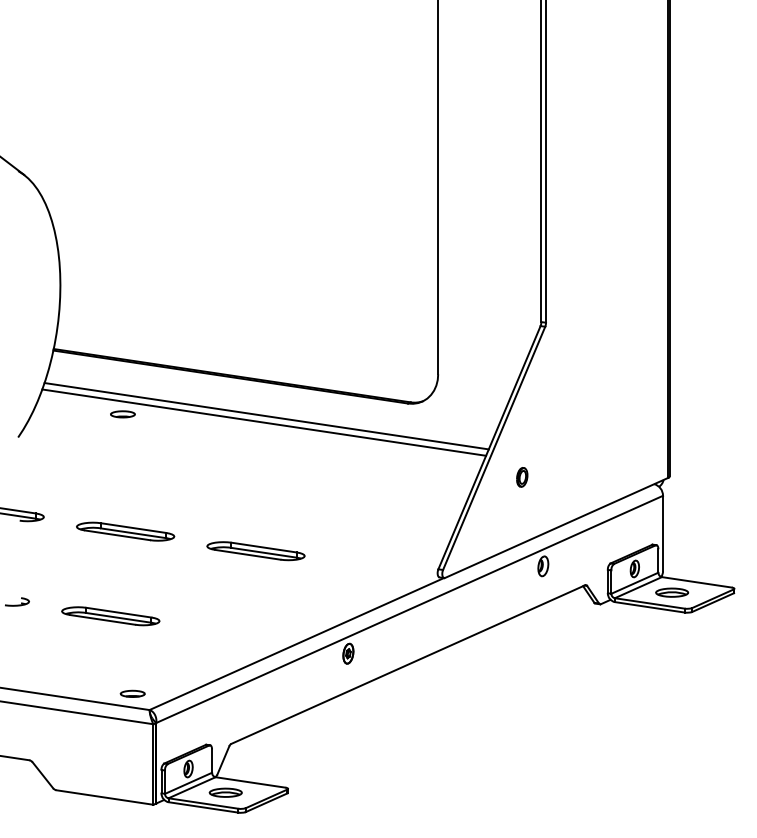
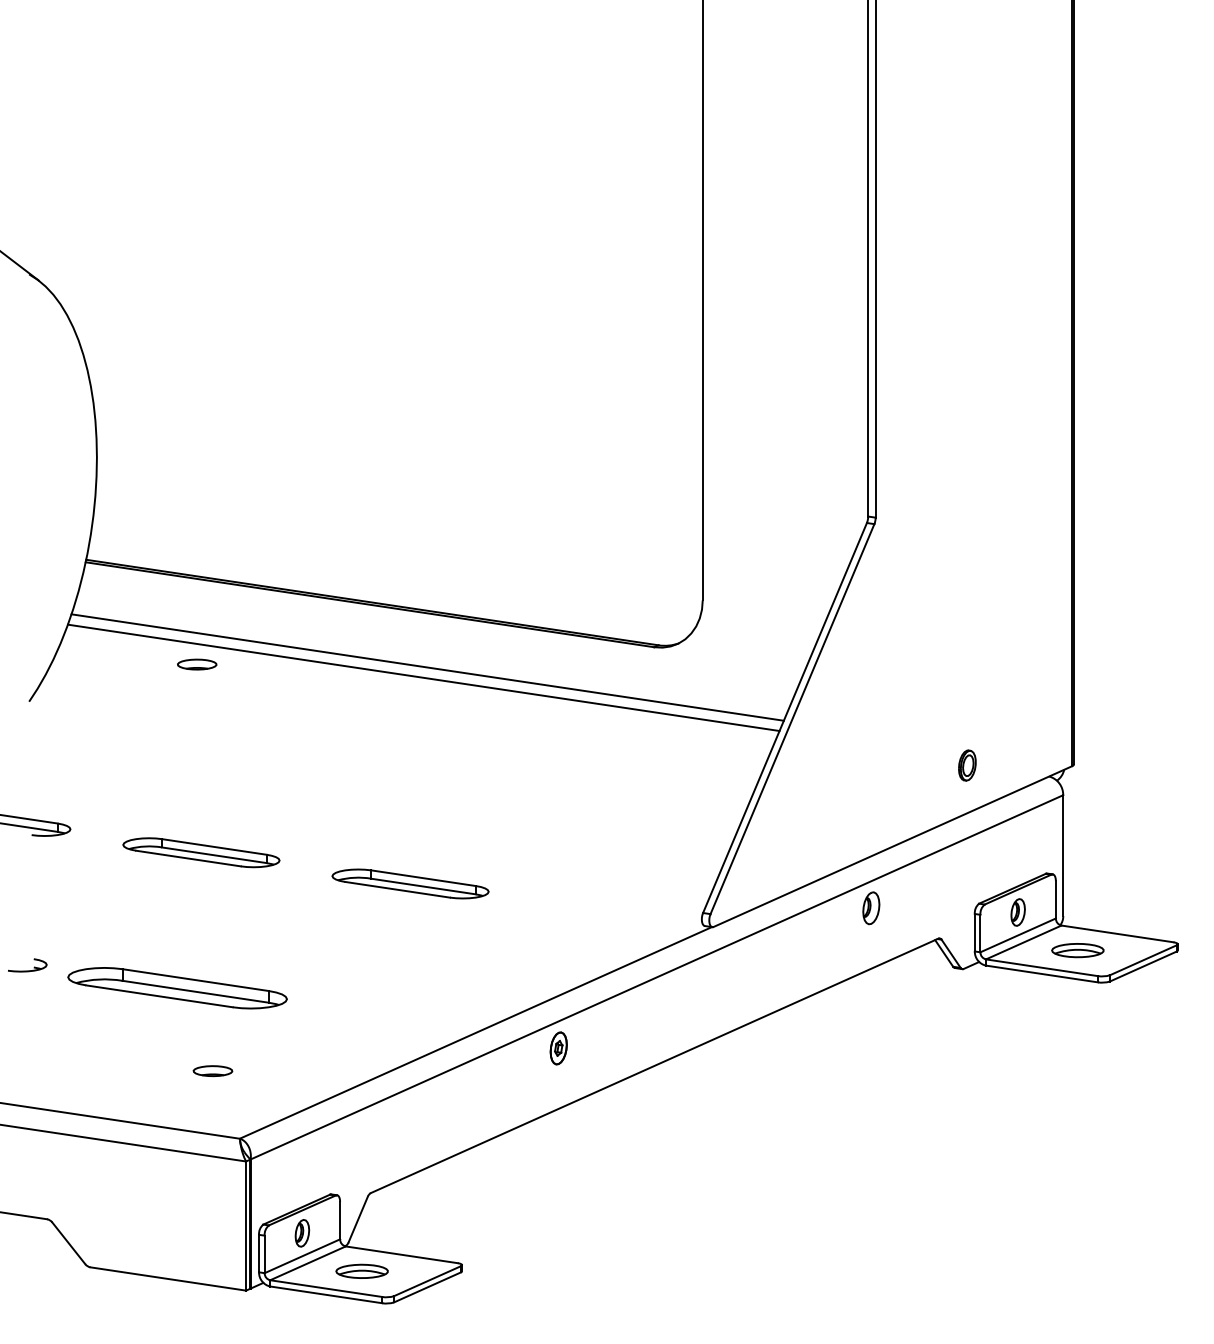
part: (522, 477) -> (967, 765), moved
part: (110, 616) -> (177, 988), size x1.4
part: (132, 693) -> (212, 1070), moved

